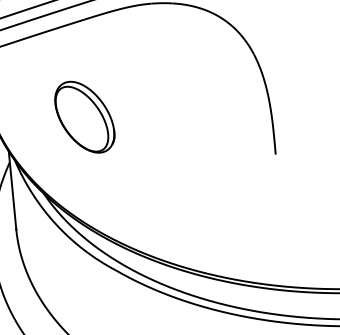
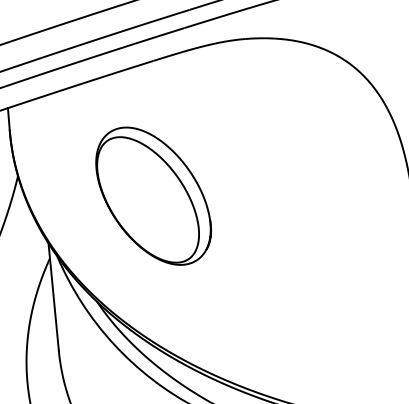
part: (84, 116) -> (153, 195), size x1.4

